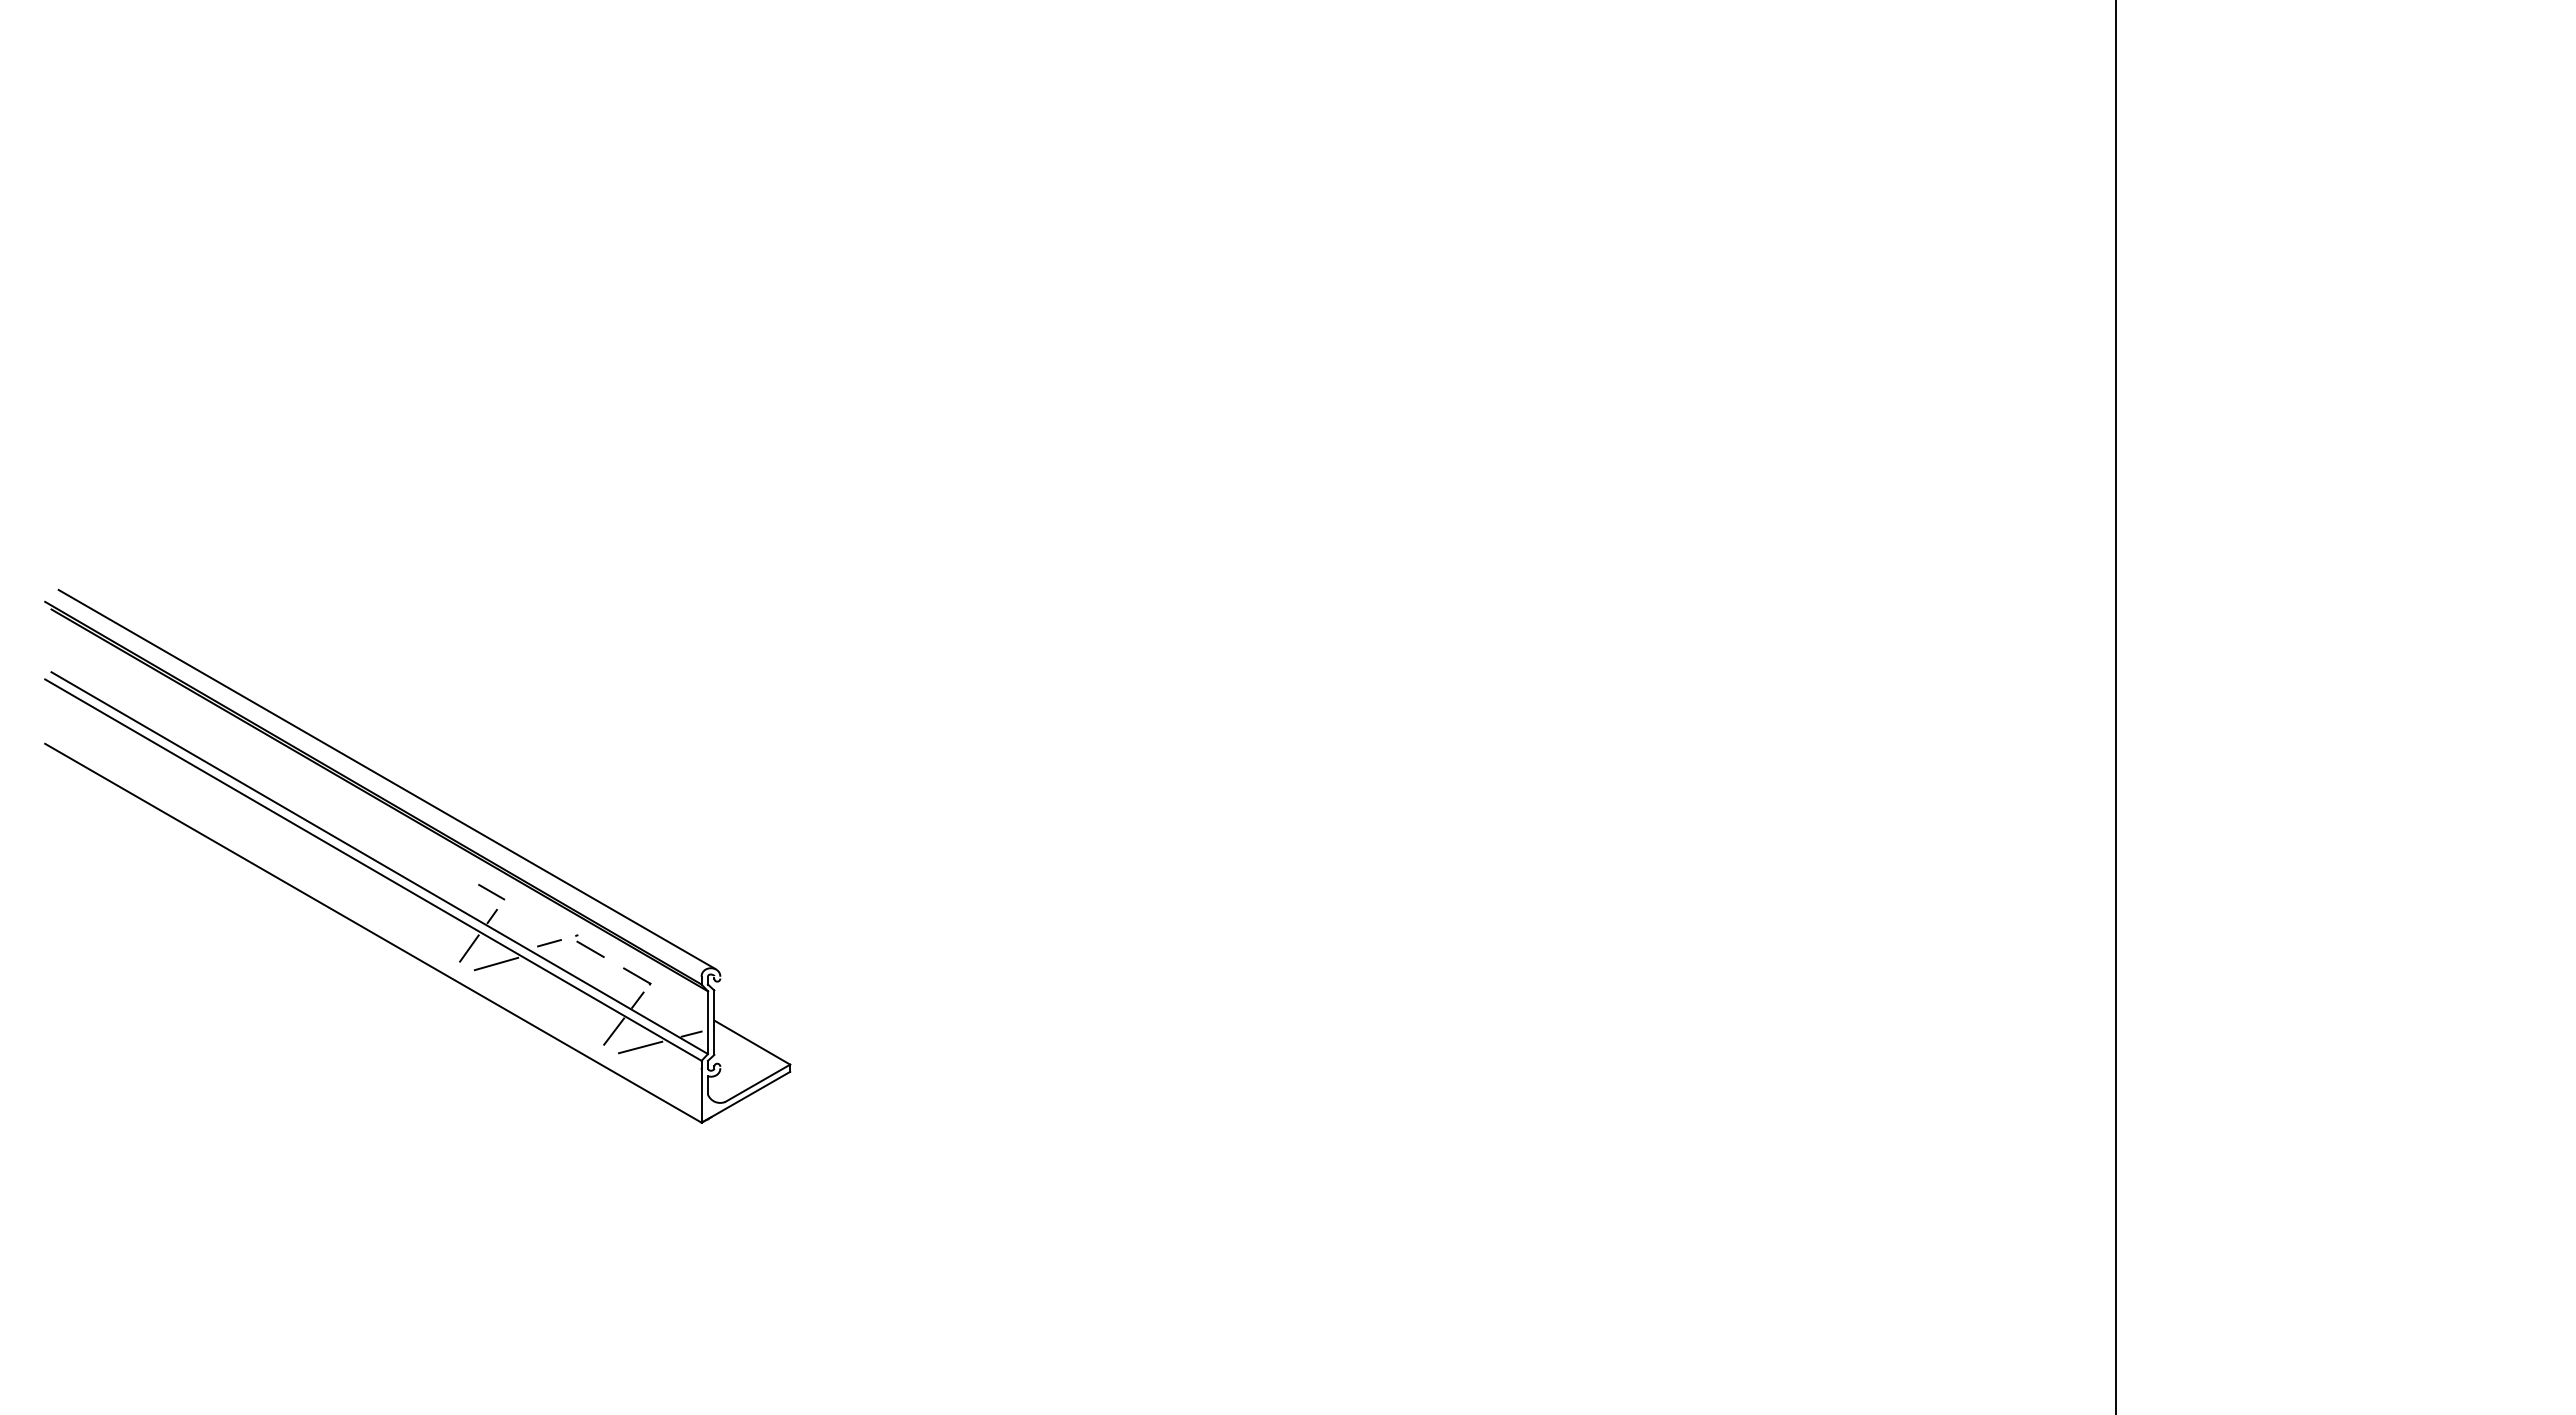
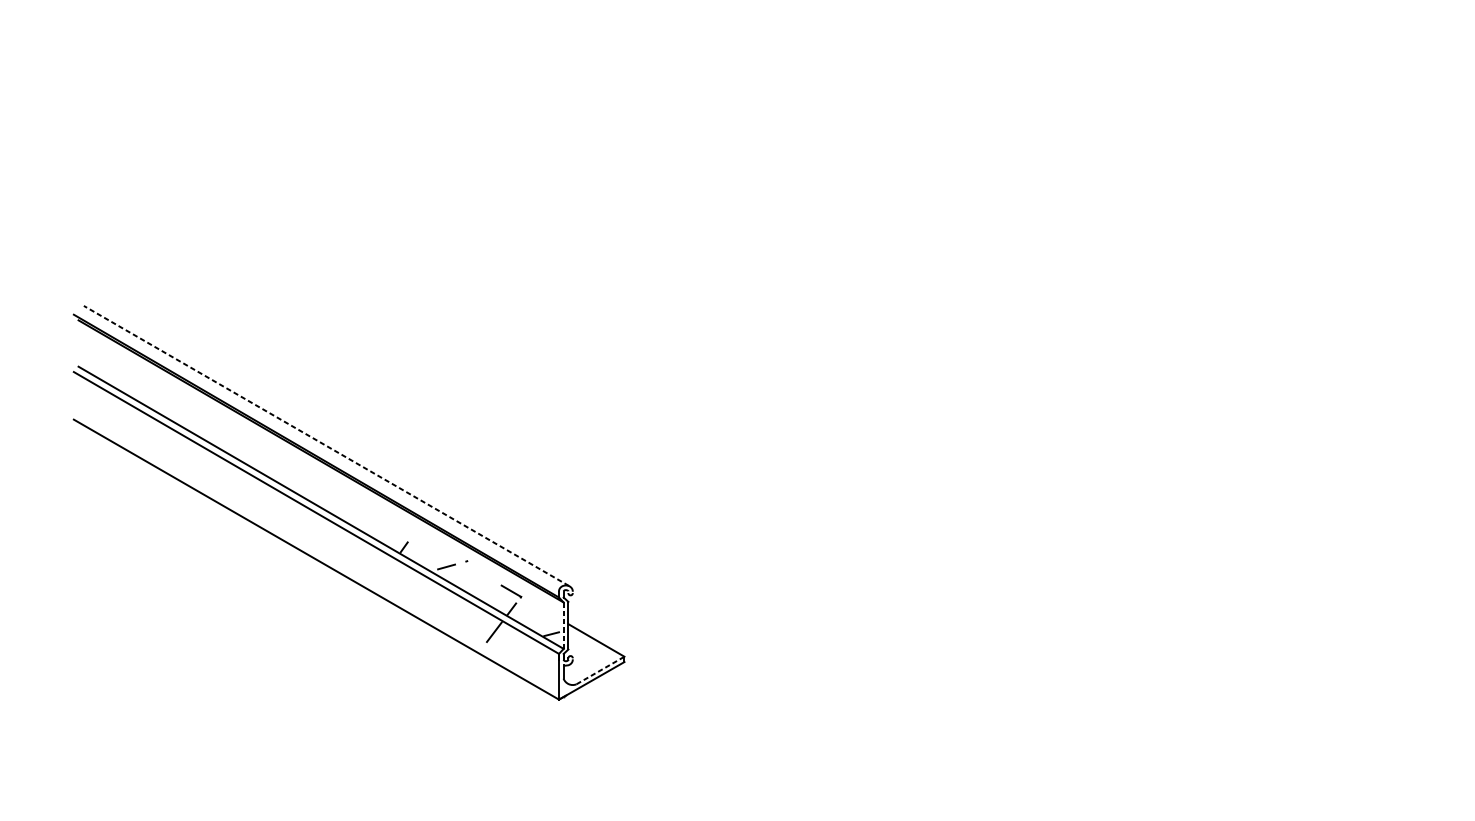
line: (386, 779) -> (326, 446), solid -> dashed
line: (491, 891) -> (403, 528), removed
line: (469, 948) -> (387, 570), removed
line: (590, 949) -> (476, 571), removed
line: (496, 963) -> (407, 581), removed
line: (708, 1023) -> (564, 626), solid -> dashed
line: (640, 1047) -> (513, 644), removed
line: (758, 1083) -> (601, 670), solid -> dashed

